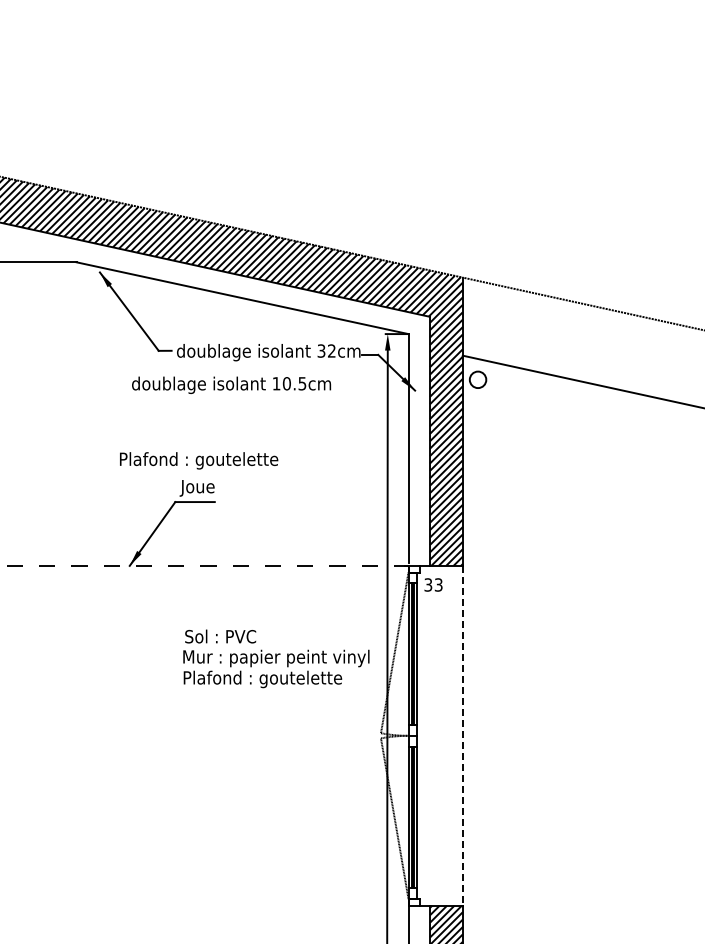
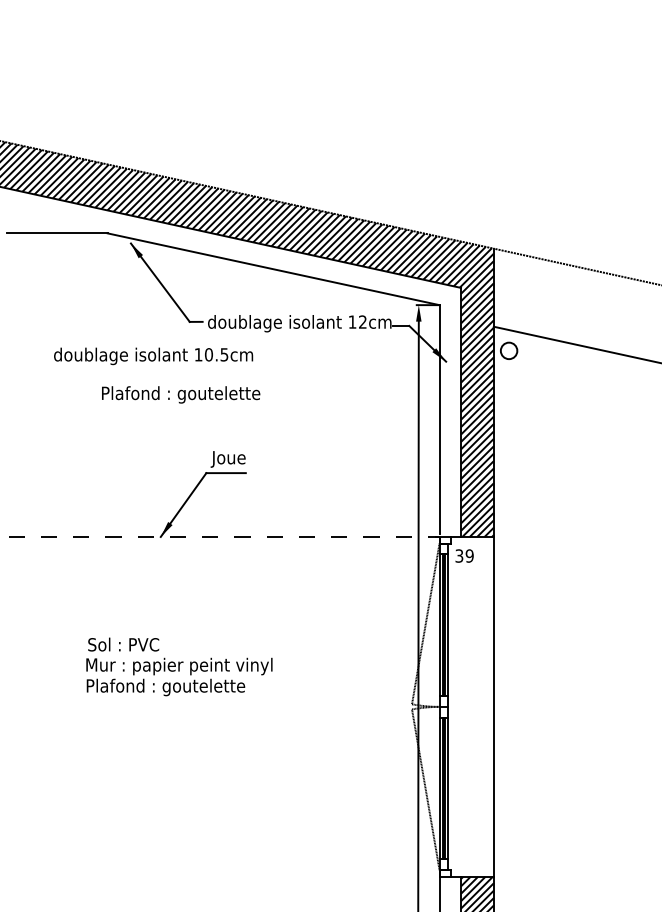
text: (321, 350) -> (352, 321), 32cm -> 12cm
text: (231, 384) -> (153, 355), moved
text: (199, 460) -> (181, 394), moved
text: (438, 584) -> (469, 555), 33 -> 39
text: (276, 658) -> (179, 666), moved
line: (462, 735) -> (493, 706), dashed -> solid

